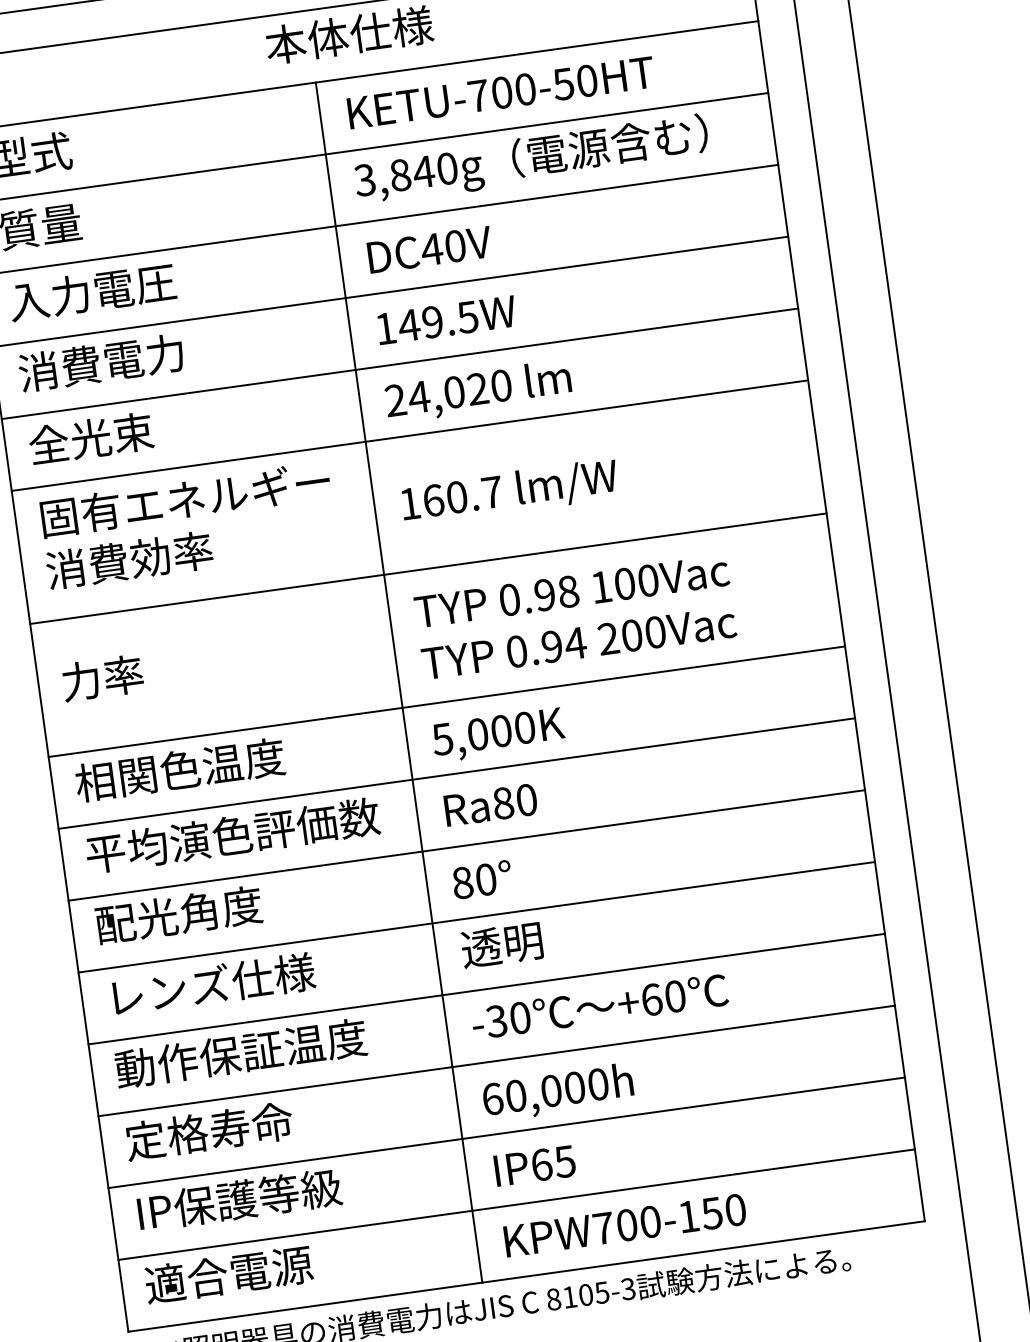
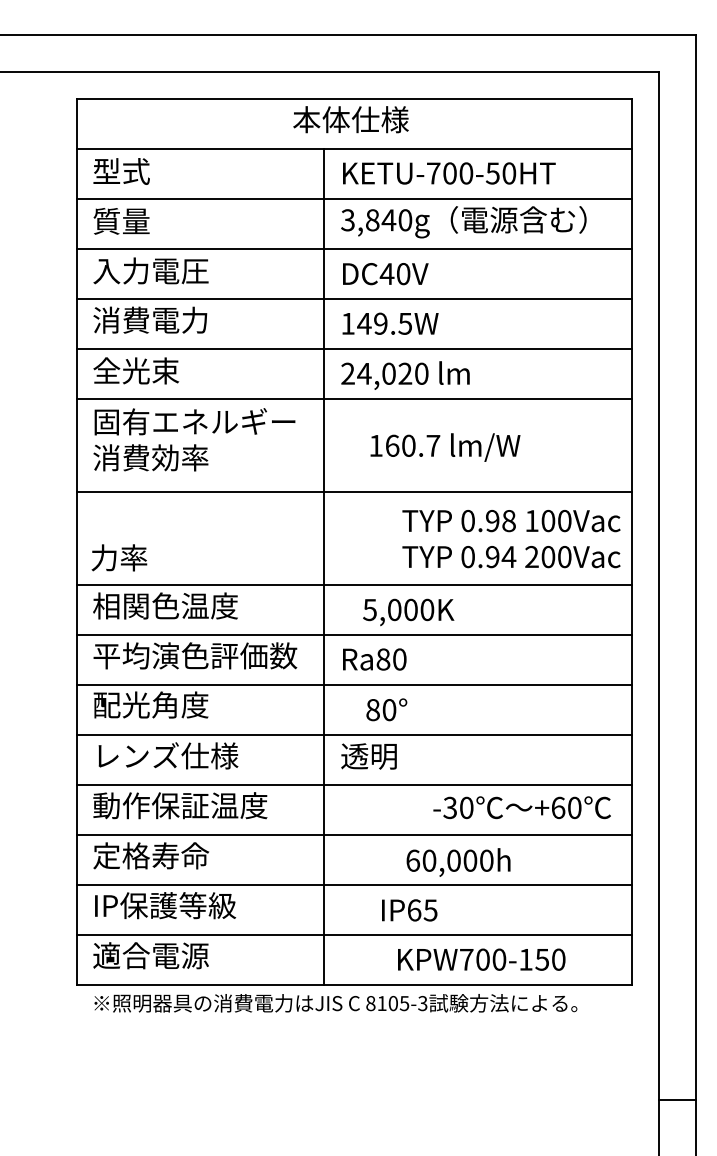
text: (510, 492) -> (445, 447), moved
text: (575, 617) -> (511, 539), moved
text: (102, 677) -> (119, 557), moved
text: (498, 735) -> (408, 612), moved
text: (481, 879) -> (386, 709), moved
text: (598, 1006) -> (521, 807), moved
text: (558, 1092) -> (458, 862), moved
text: (534, 1166) -> (409, 910), moved
text: (624, 1225) -> (481, 959), moved

